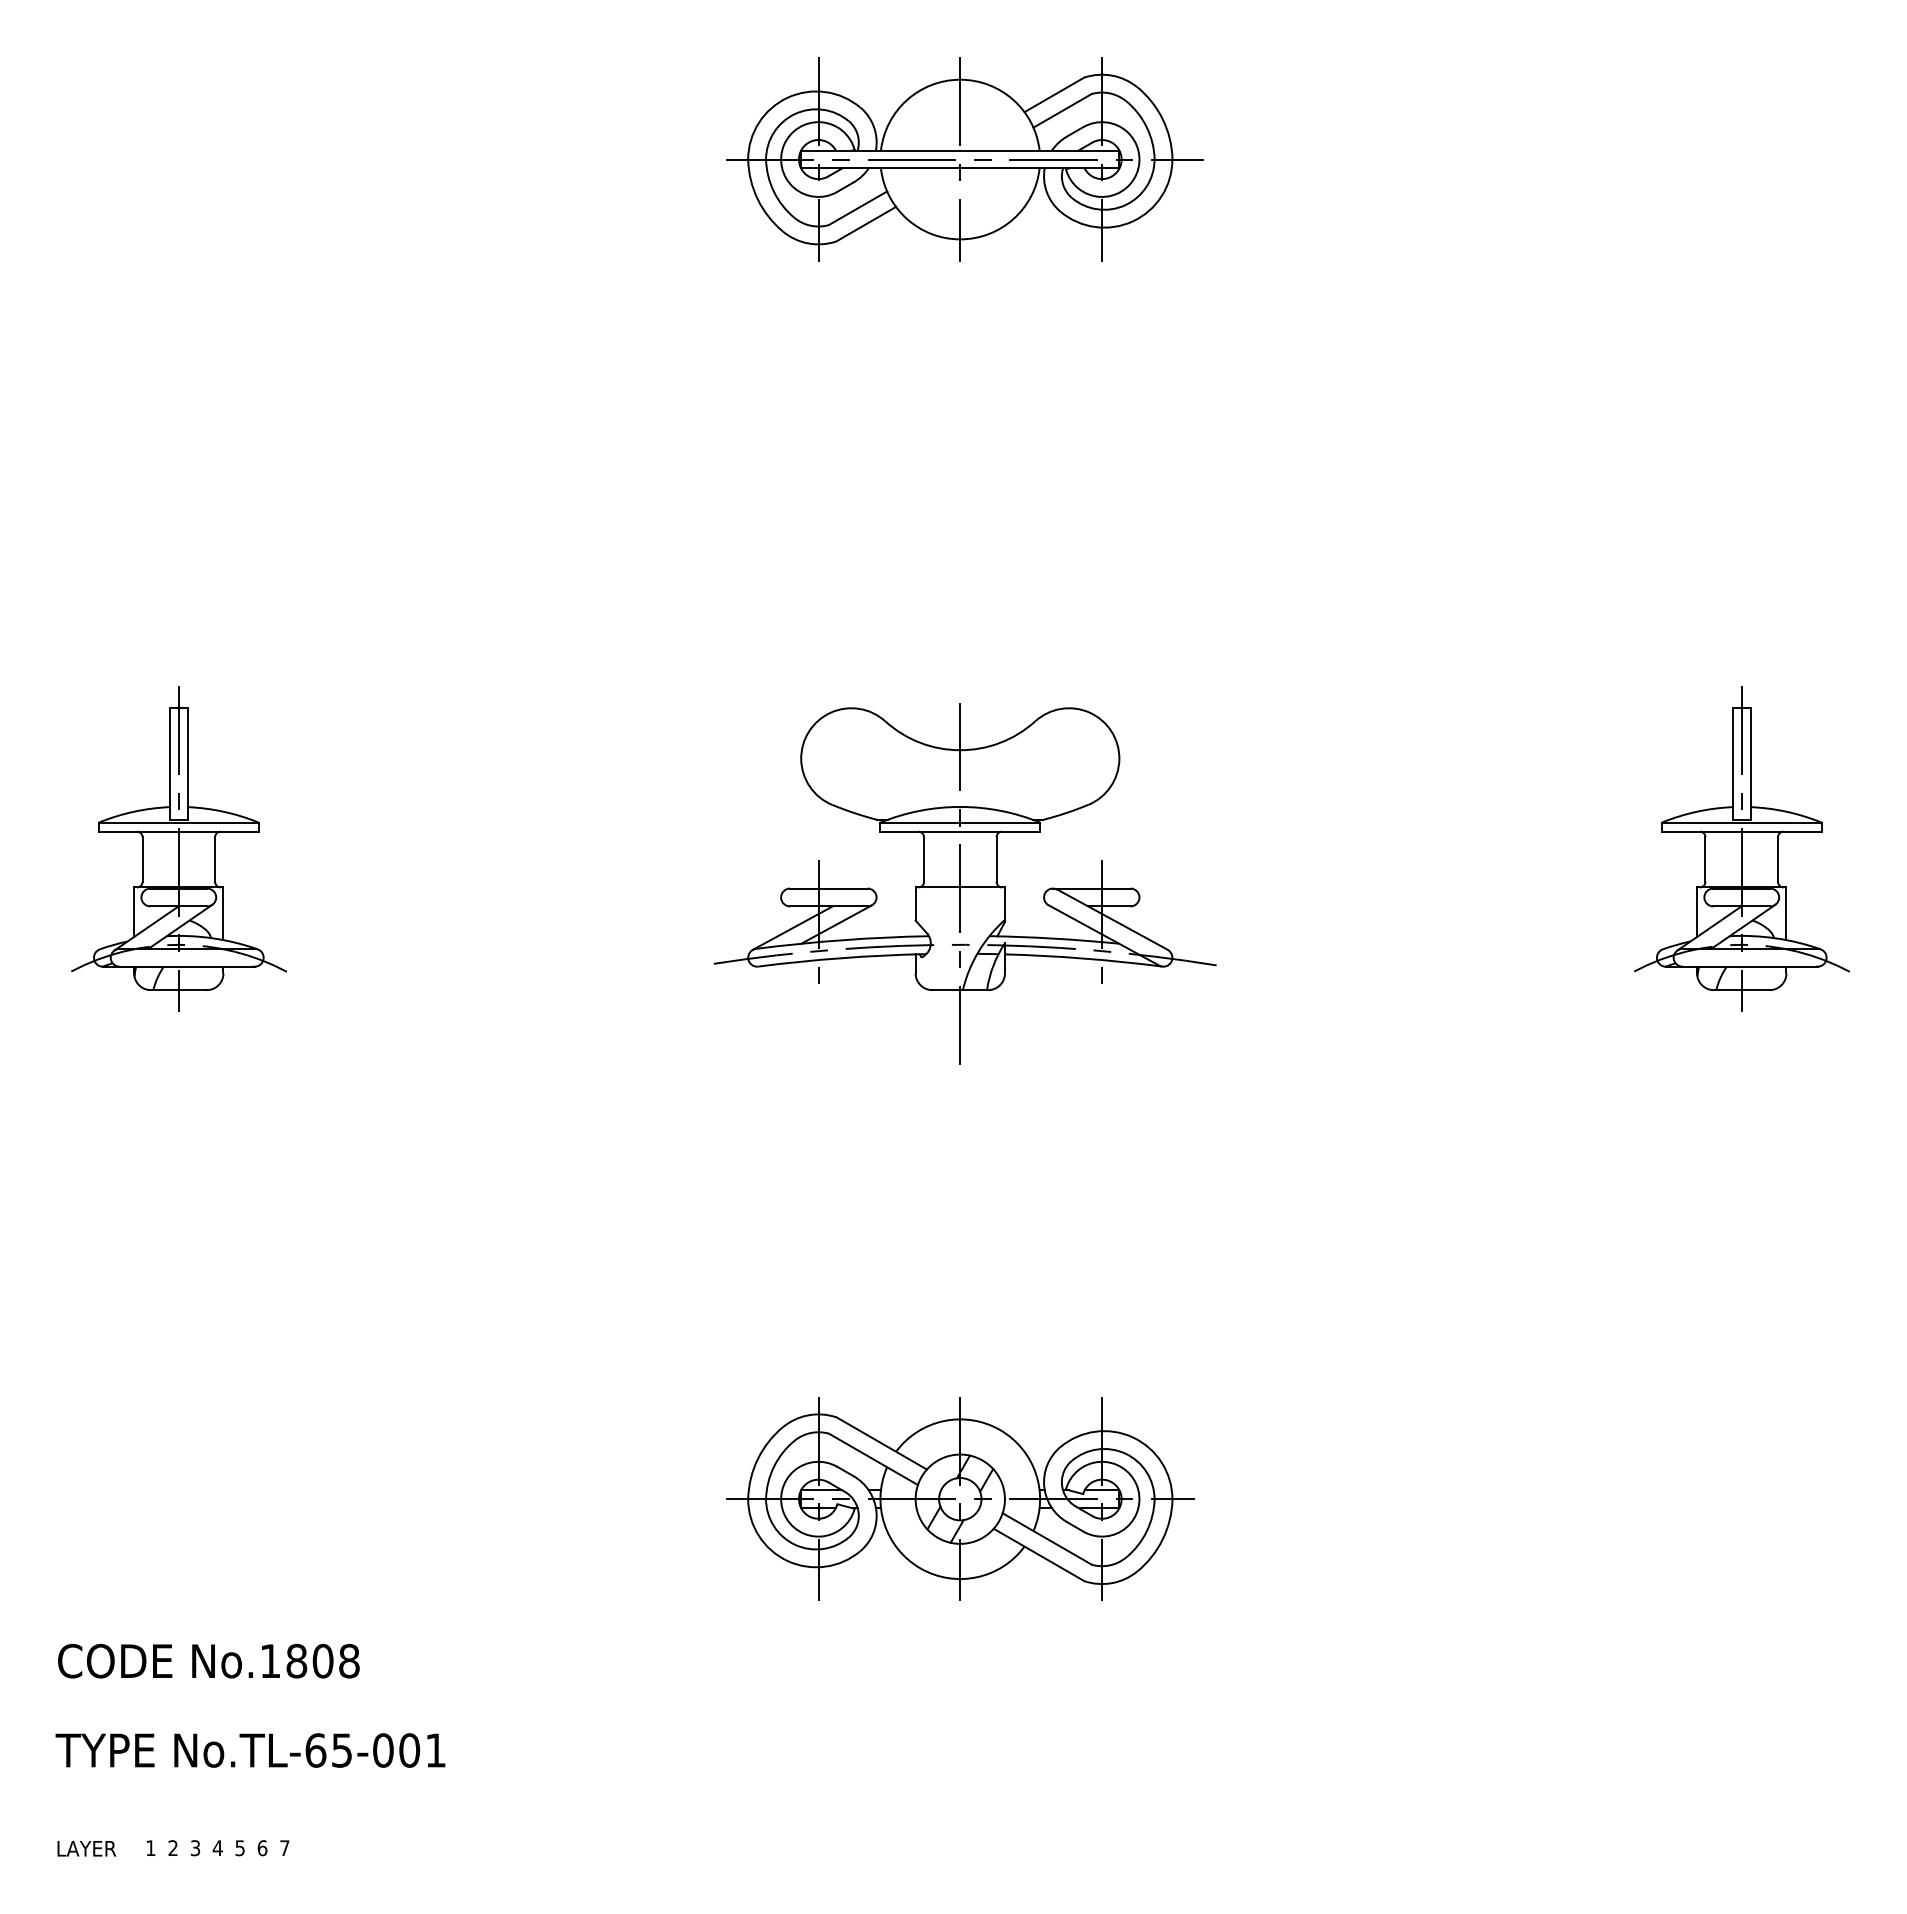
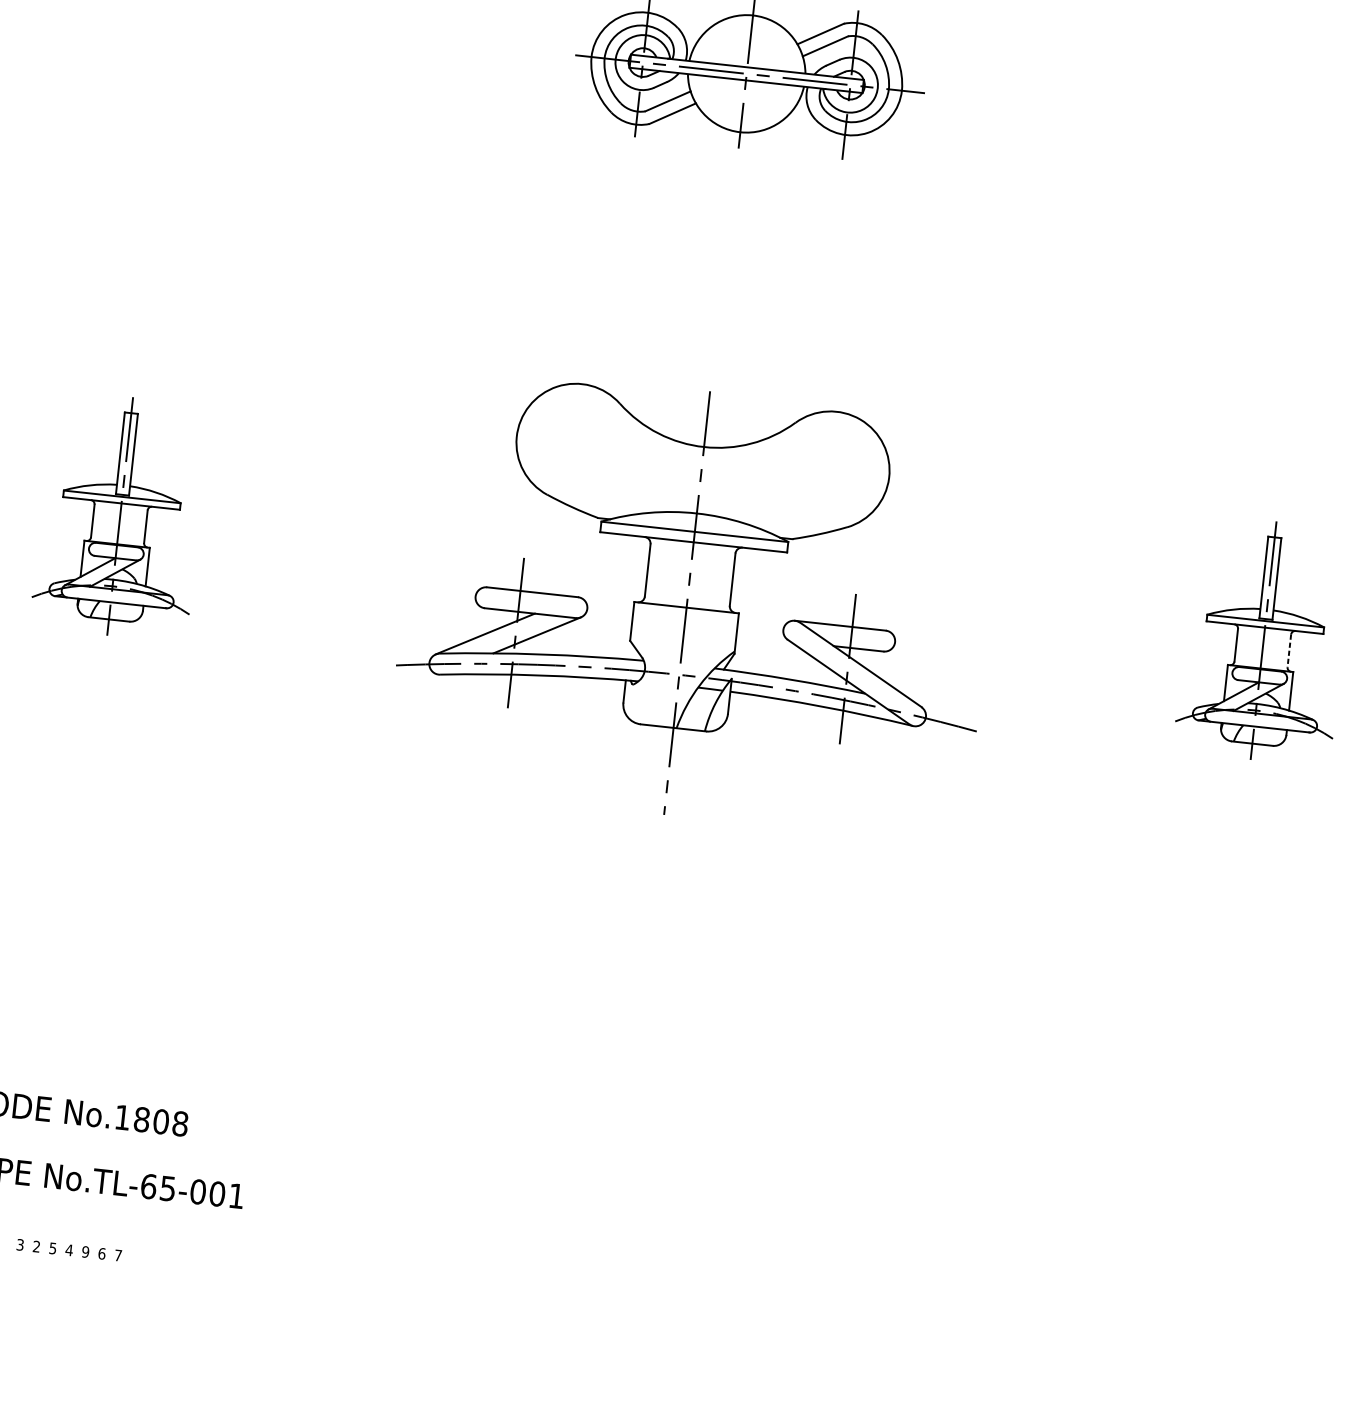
line: (1778, 860) -> (1289, 651), solid -> dashed
part: (964, 883) -> (692, 603), size x1.6
part: (960, 1498) -> (640, 1053), removed
text: (195, 1847) -> (53, 1247), 3 -> 5
text: (239, 1847) -> (85, 1251), 5 -> 9
text: (150, 1848) -> (20, 1245), 1 -> 3

